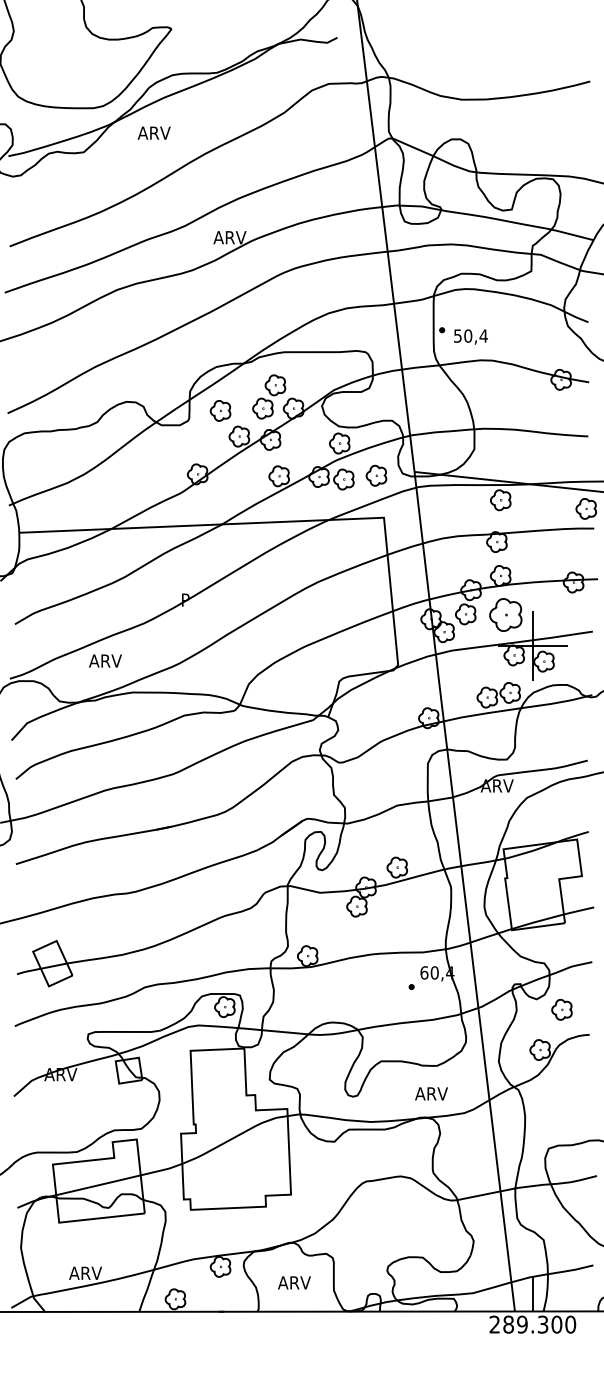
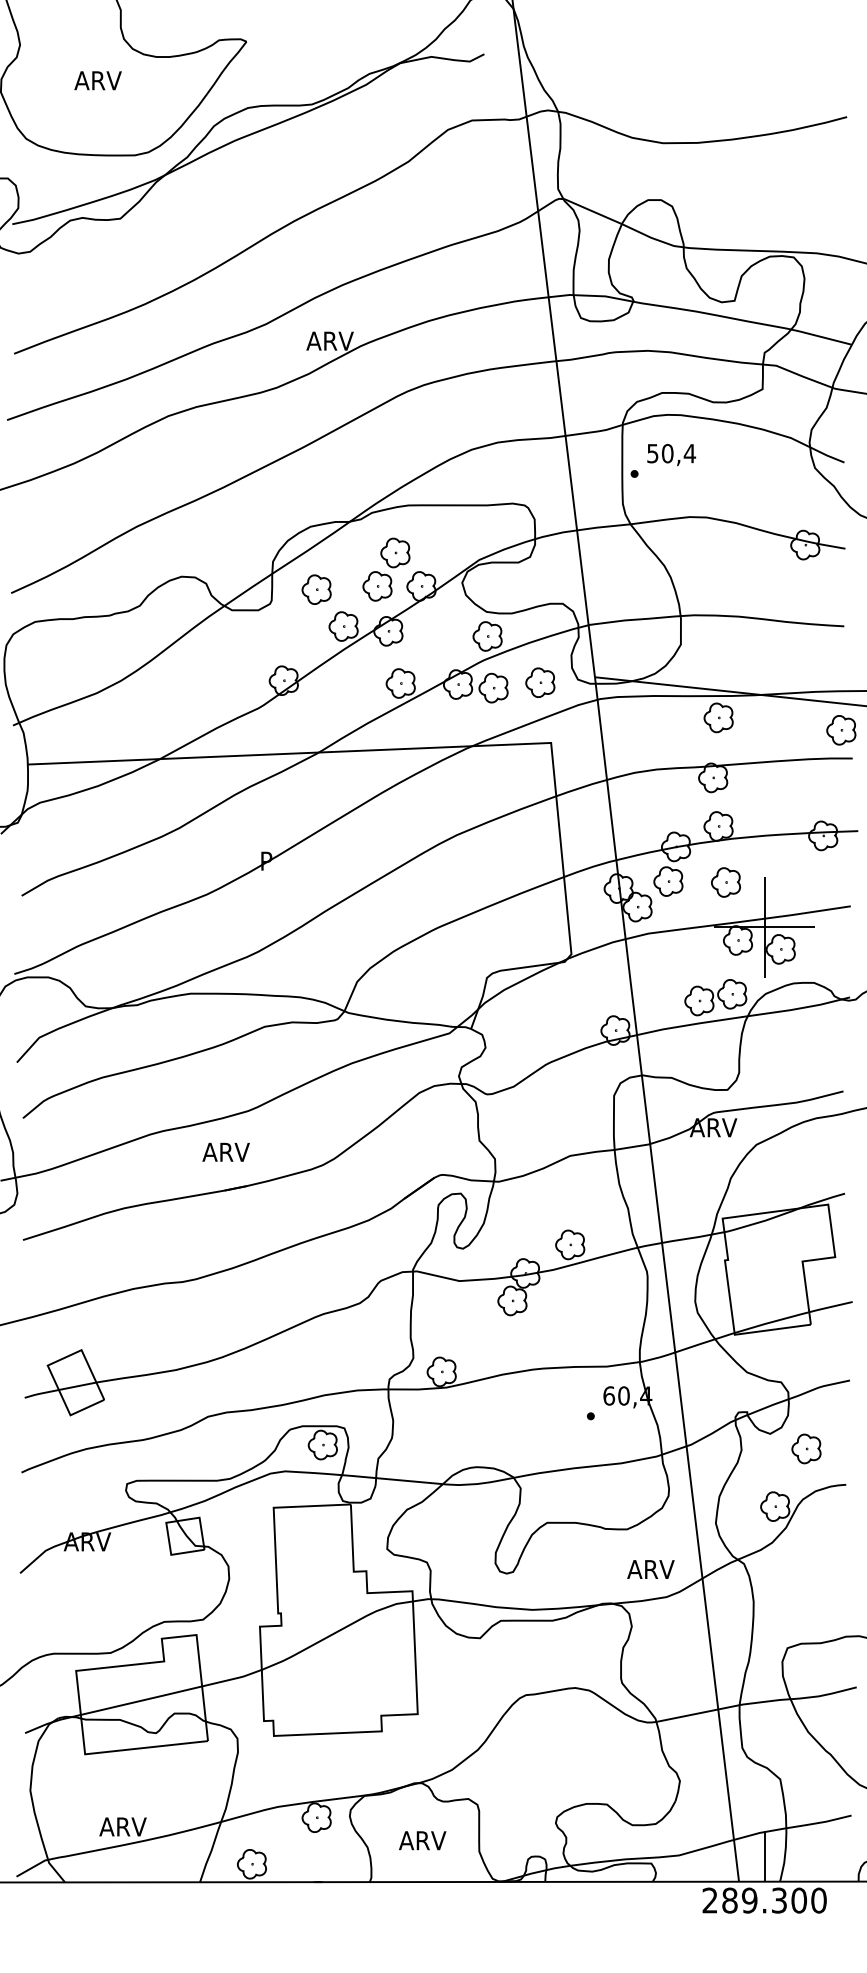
text: (153, 132) -> (97, 79), moved
text: (470, 336) -> (670, 454), moved
part: (505, 614) -> (725, 881), size x0.62
text: (105, 660) -> (226, 1151), moved
text: (431, 1093) -> (650, 1568), moved

